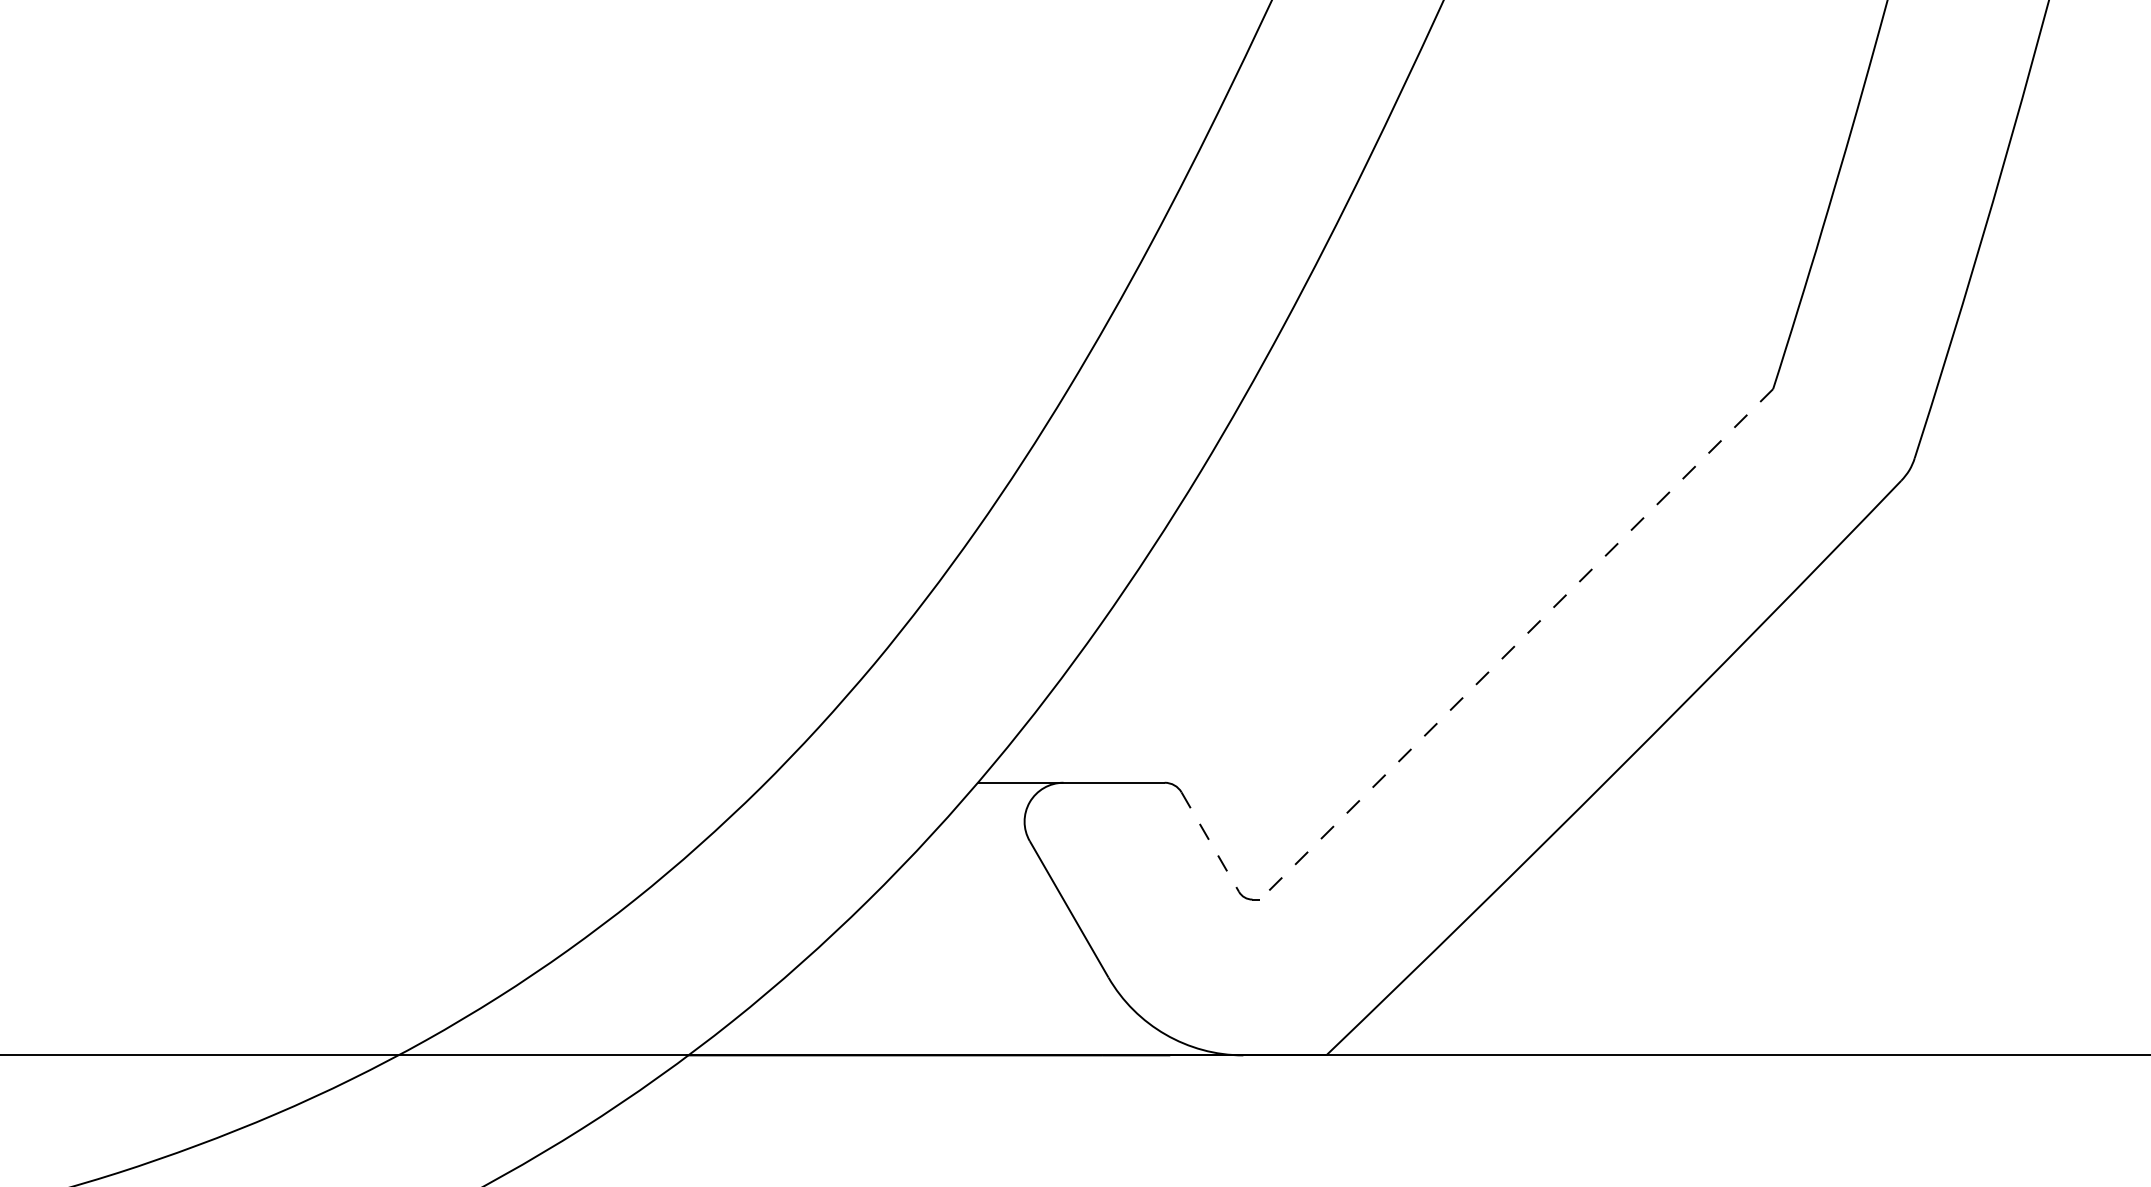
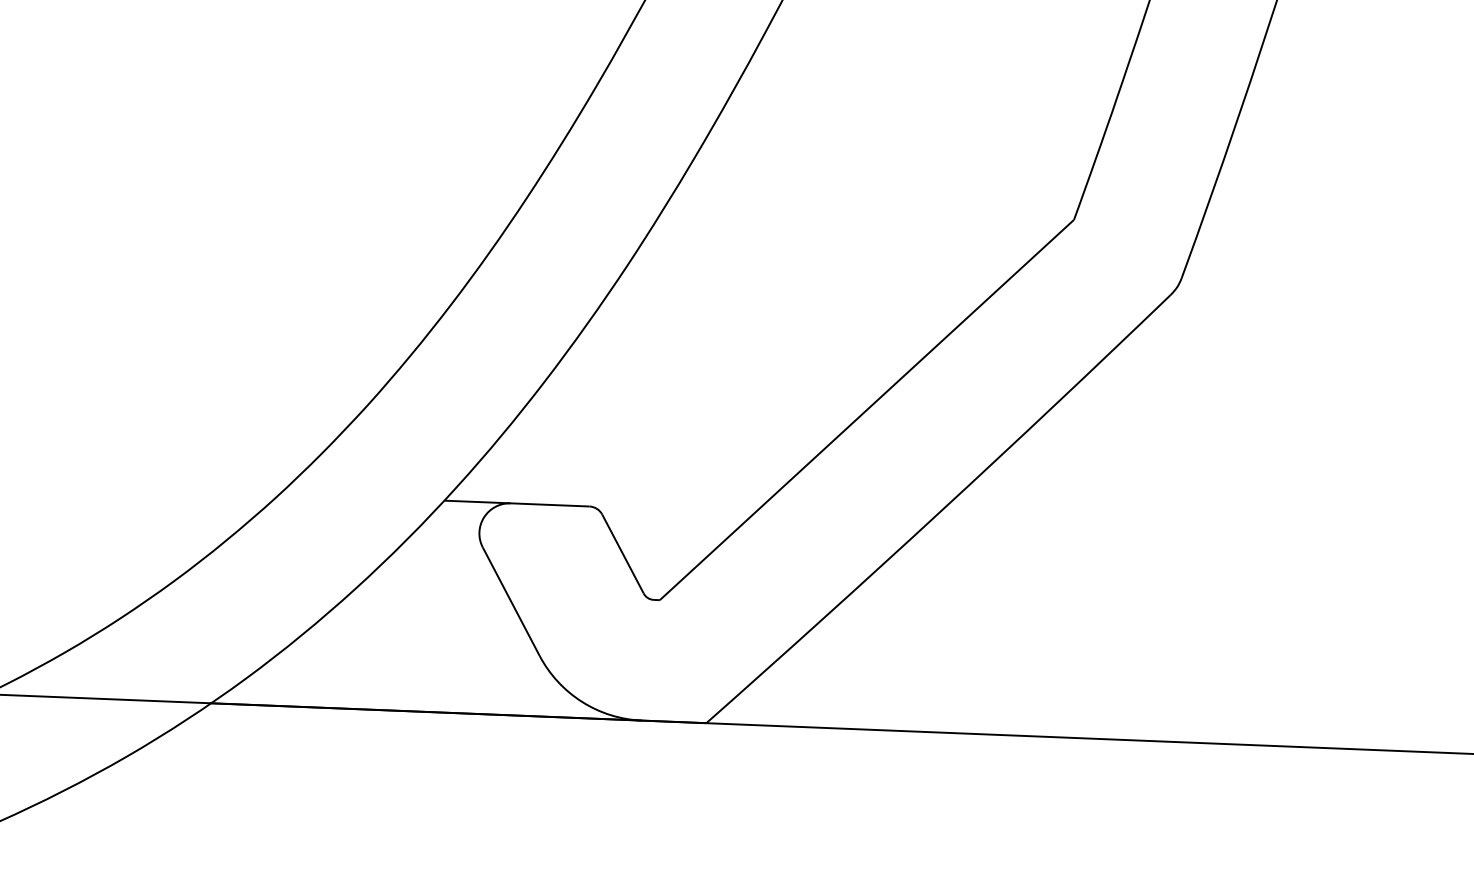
line: (1516, 644) -> (866, 410), dashed -> solid
line: (1210, 842) -> (623, 554), dashed -> solid

